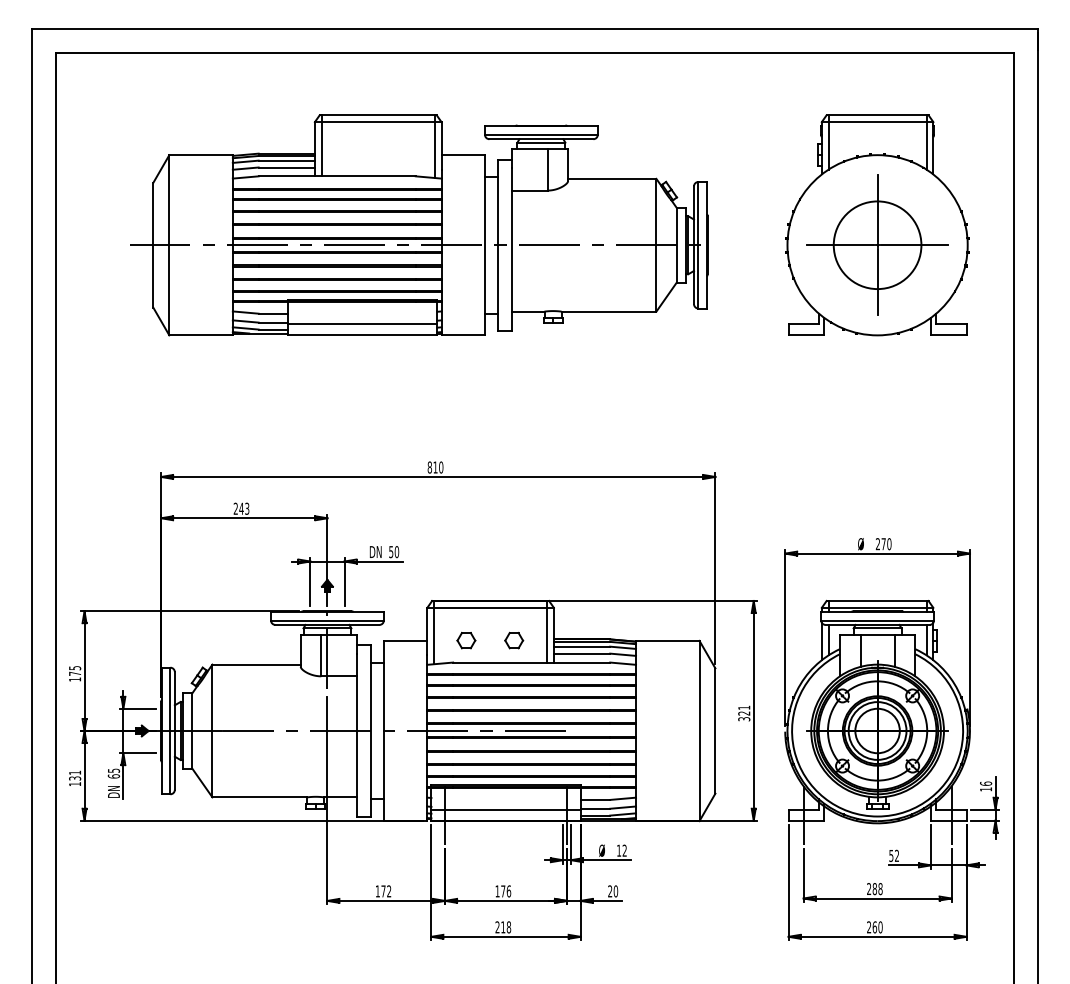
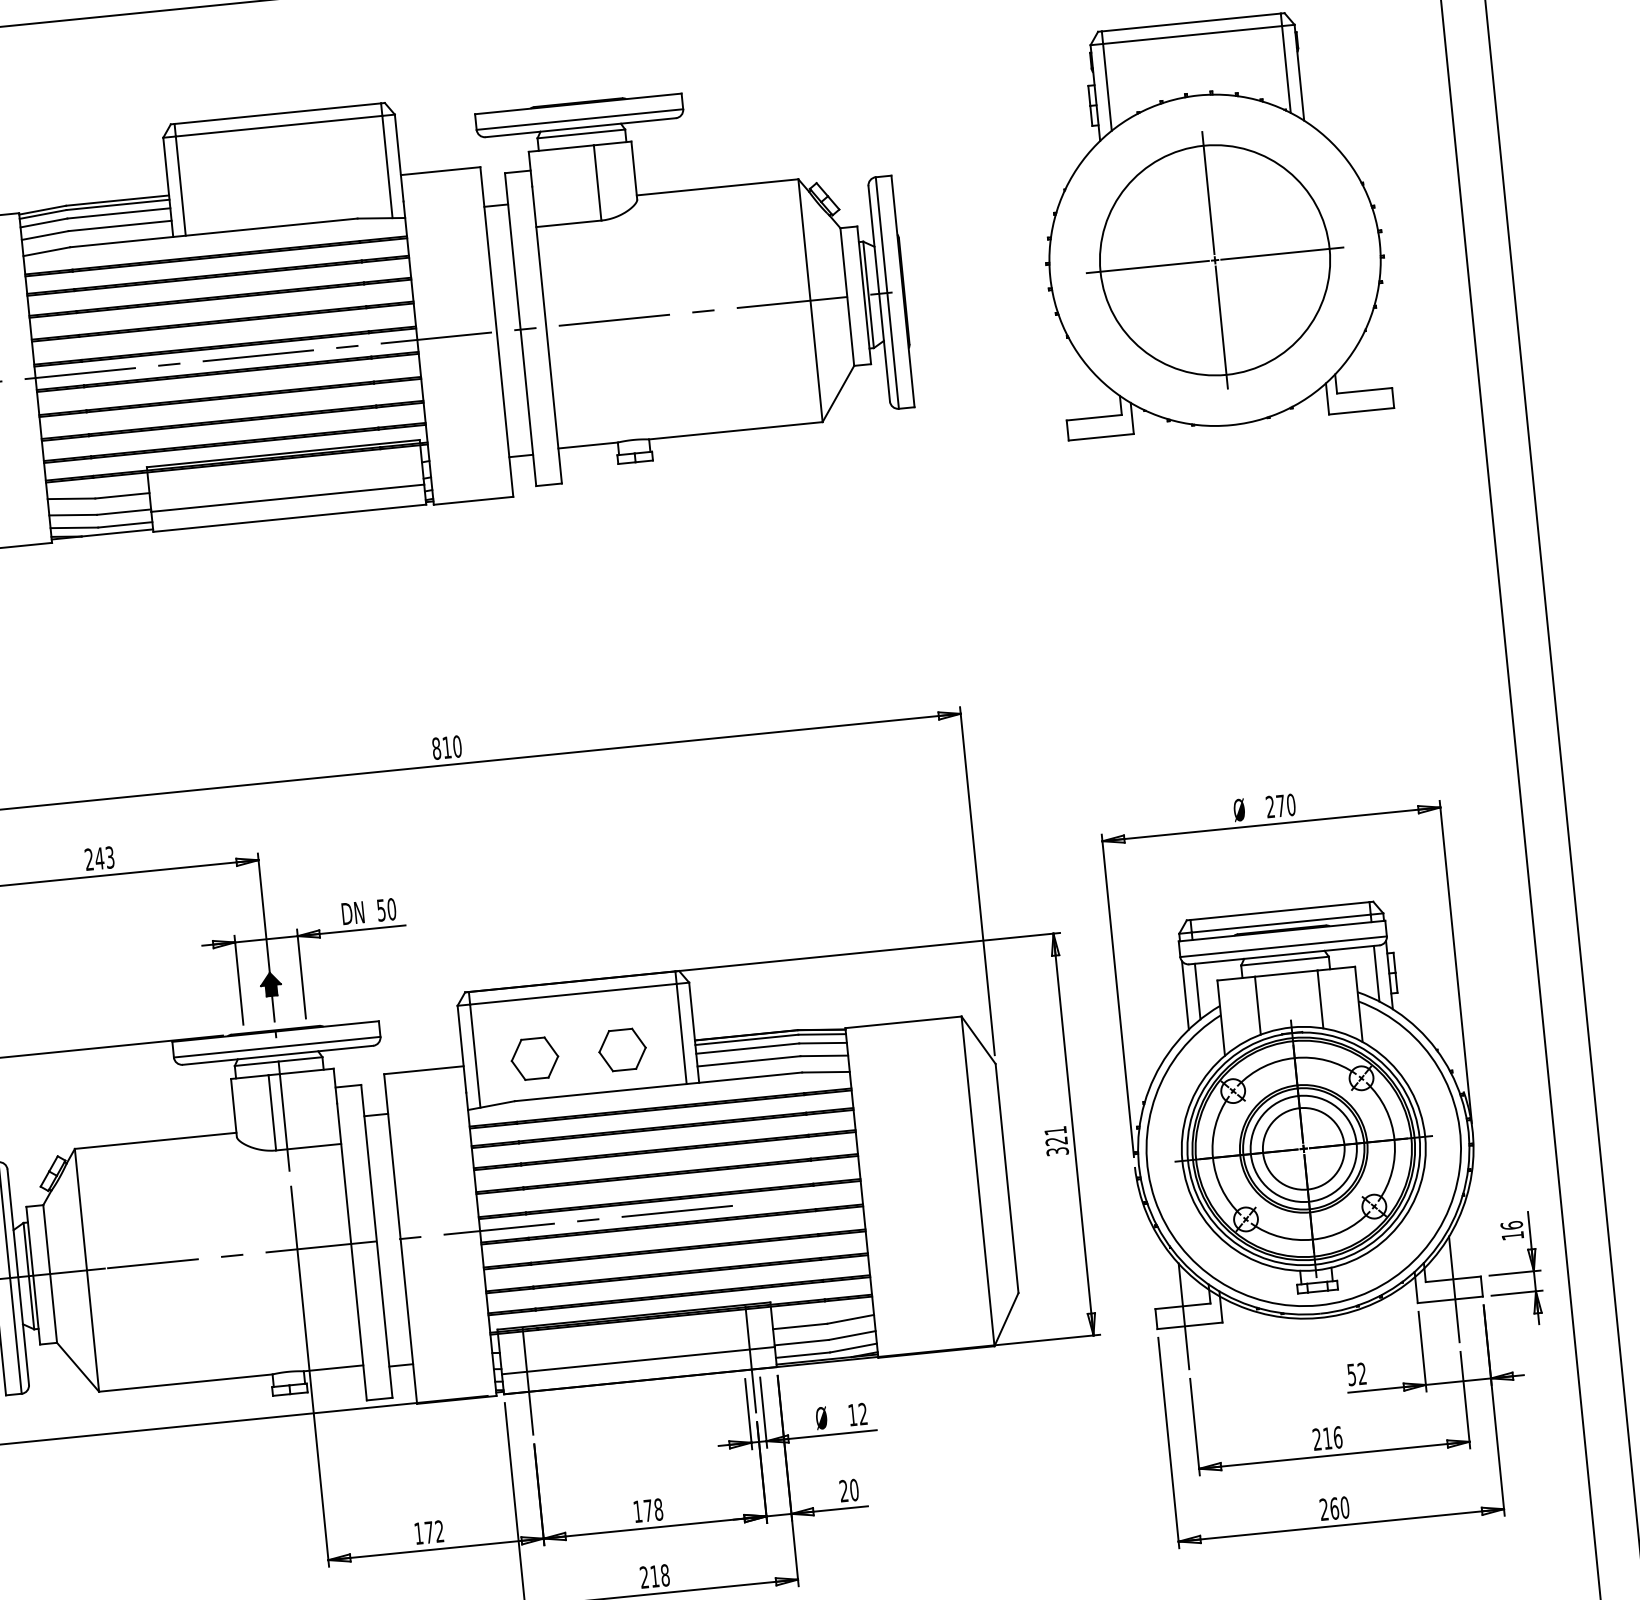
circle: (877, 244) -> (1214, 258), size x1.43
part: (466, 640) -> (535, 1058), size x1.43
part: (513, 640) -> (621, 1049), size x1.43
text: (877, 889) -> (1332, 1438), 288 -> 216
text: (508, 891) -> (657, 1509), 176 -> 178

